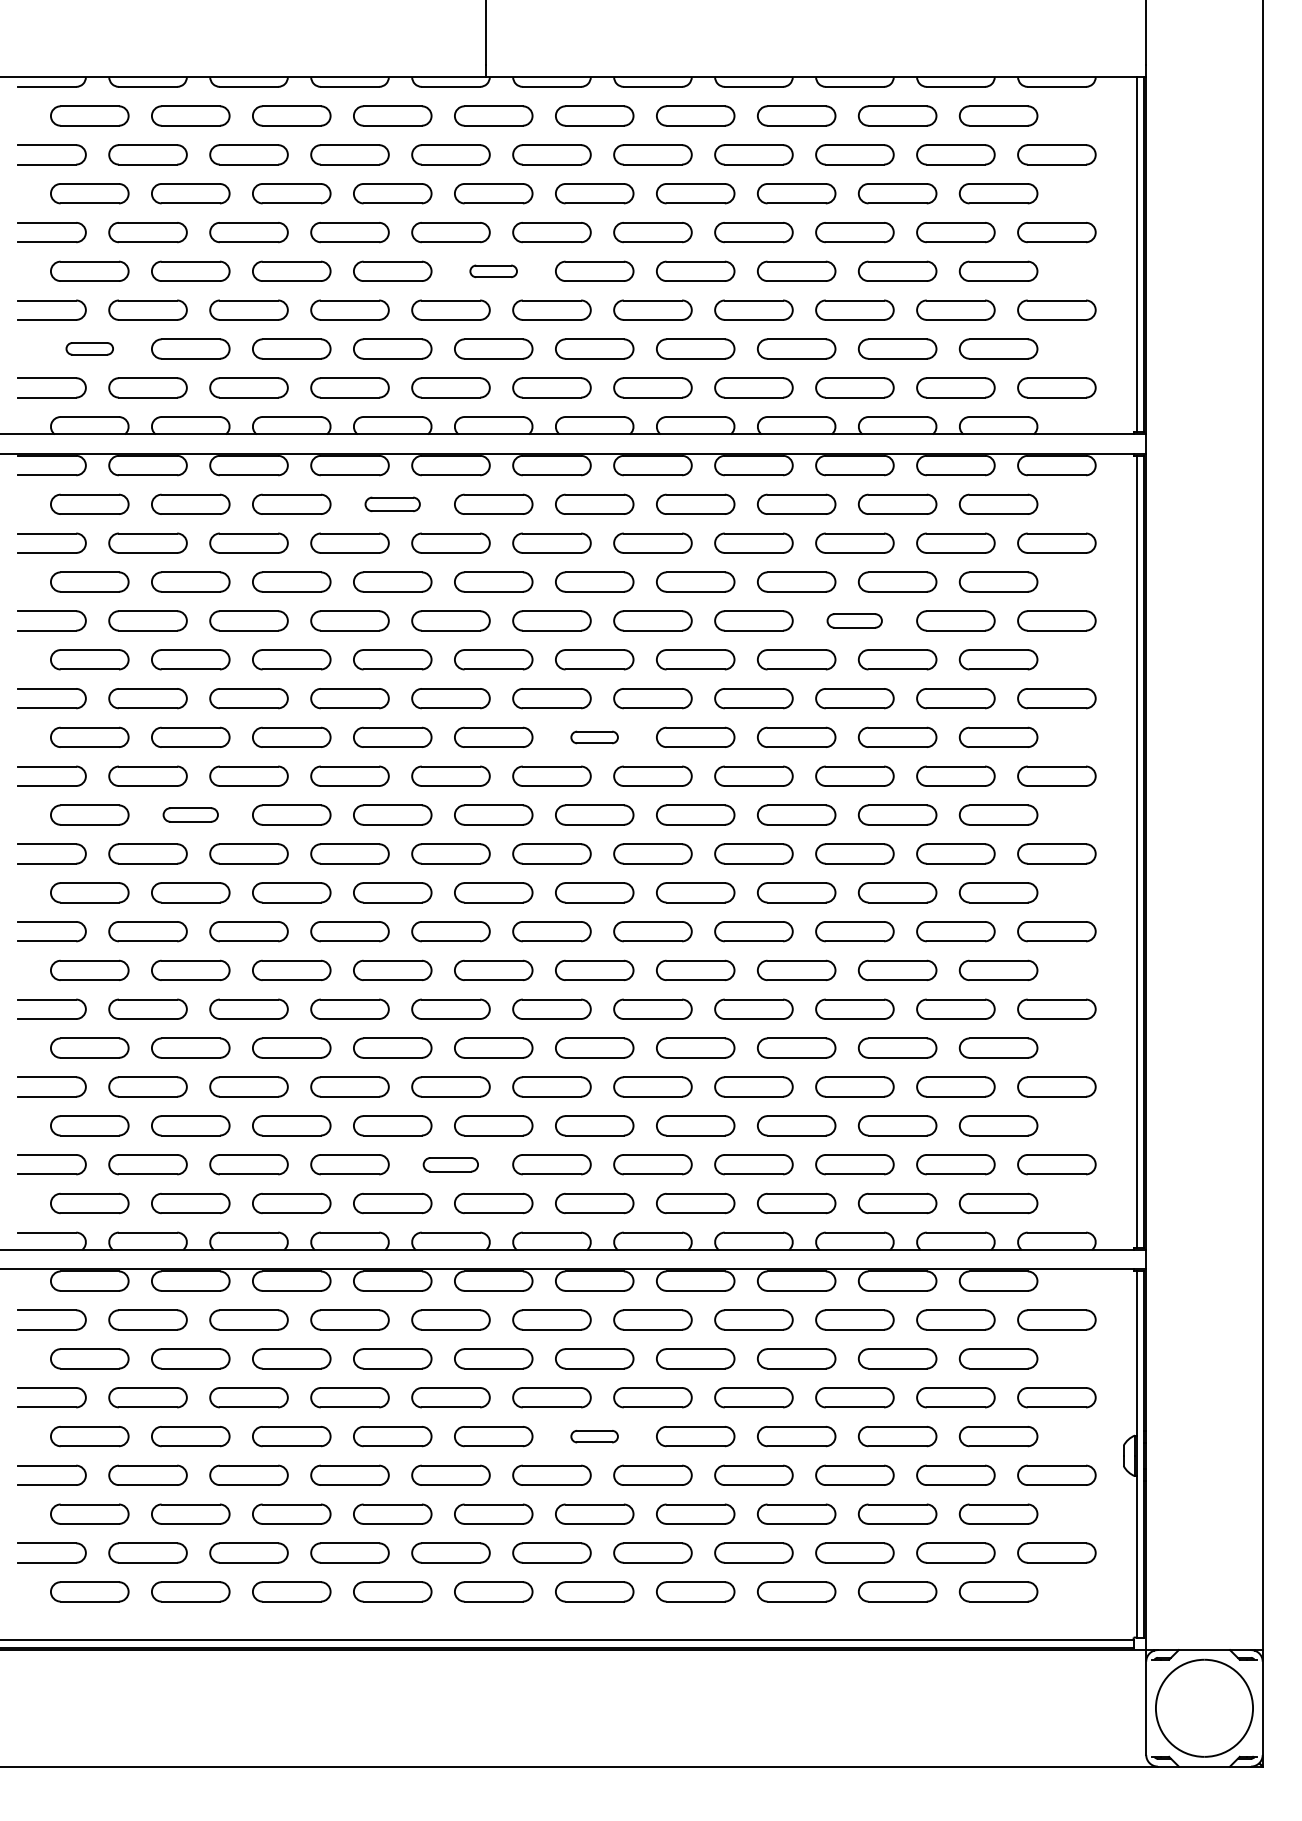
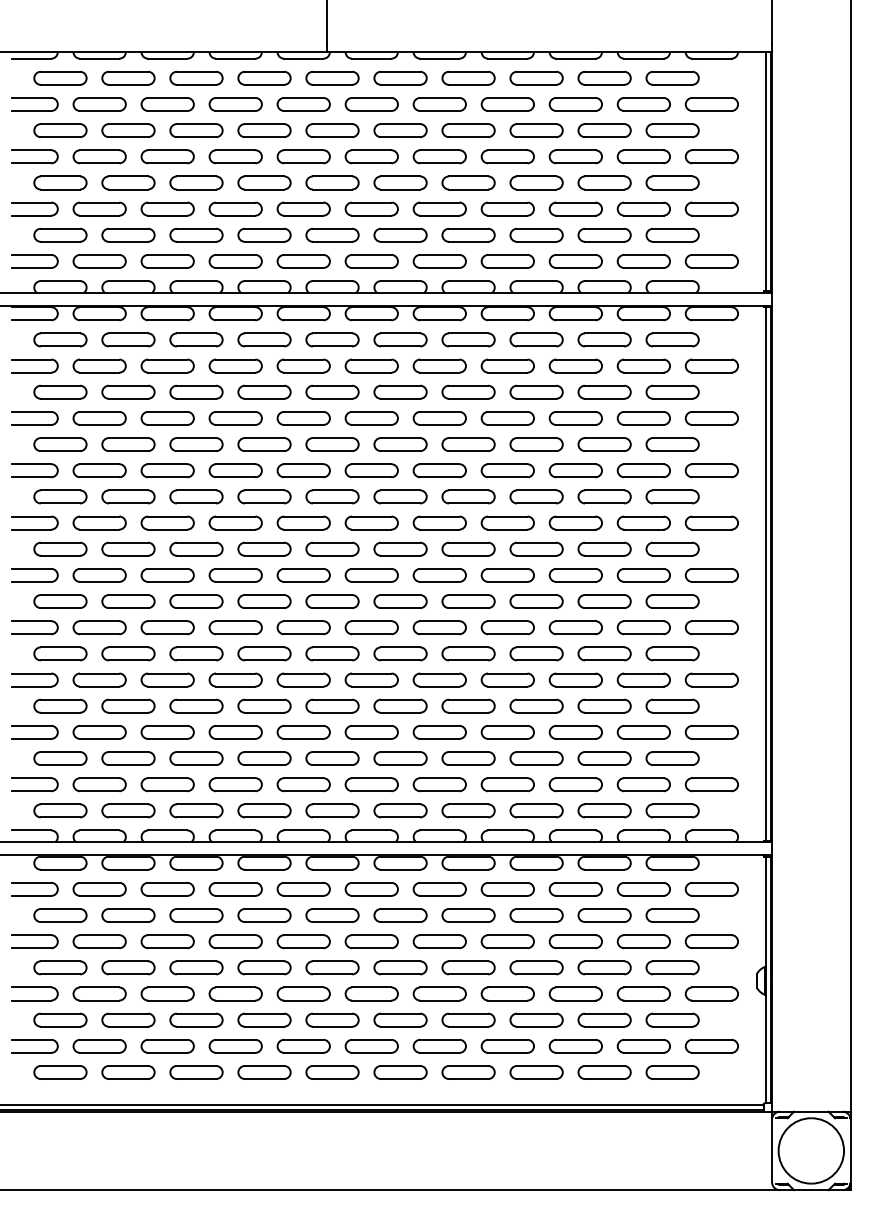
part: (493, 270) -> (332, 182), size x1.67
part: (89, 347) -> (60, 234), size x1.67
part: (392, 503) -> (264, 339), size x1.43
part: (854, 621) -> (575, 418), size x1.43
part: (594, 736) -> (400, 496), size x1.67
part: (190, 814) -> (128, 548), size x1.43
part: (450, 1164) -> (303, 784), size x1.43
part: (594, 1436) -> (400, 967), size x1.67

